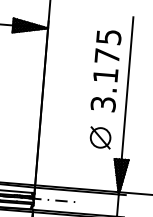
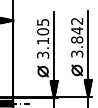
text: (108, 55) -> (43, 31), 3.175 -> 3.105

